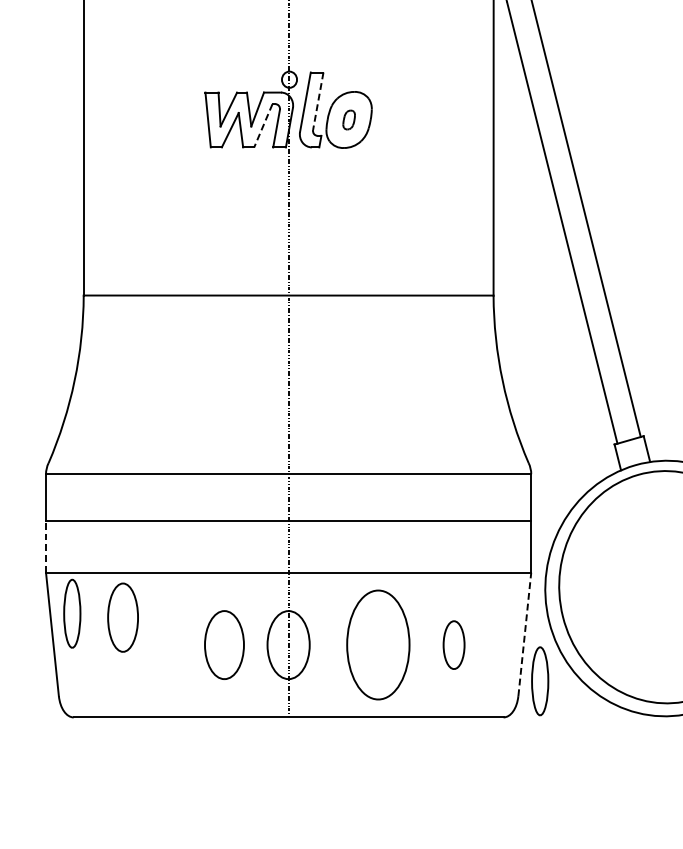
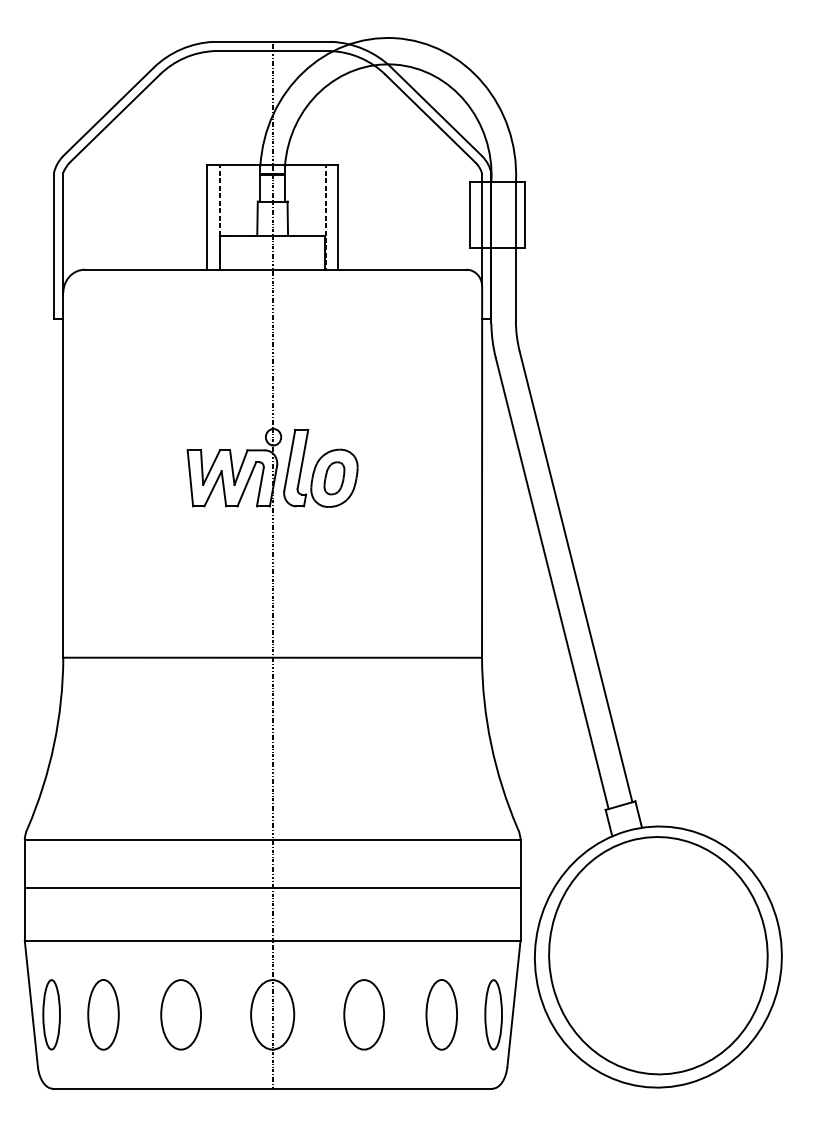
line: (317, 101) -> (302, 459), dashed -> solid
part: (349, 120) -> (334, 478), size x1.67
line: (263, 125) -> (246, 484), dashed -> solid
line: (45, 546) -> (24, 914), dashed -> solid
part: (72, 613) -> (51, 1014), moved
part: (123, 617) -> (103, 1014), moved
line: (525, 633) -> (514, 1003), dashed -> solid
part: (223, 644) -> (180, 1014), moved
part: (377, 644) -> (363, 1014), size x0.62
part: (453, 644) -> (441, 1014), size x1.43
part: (540, 680) -> (493, 1014), moved

